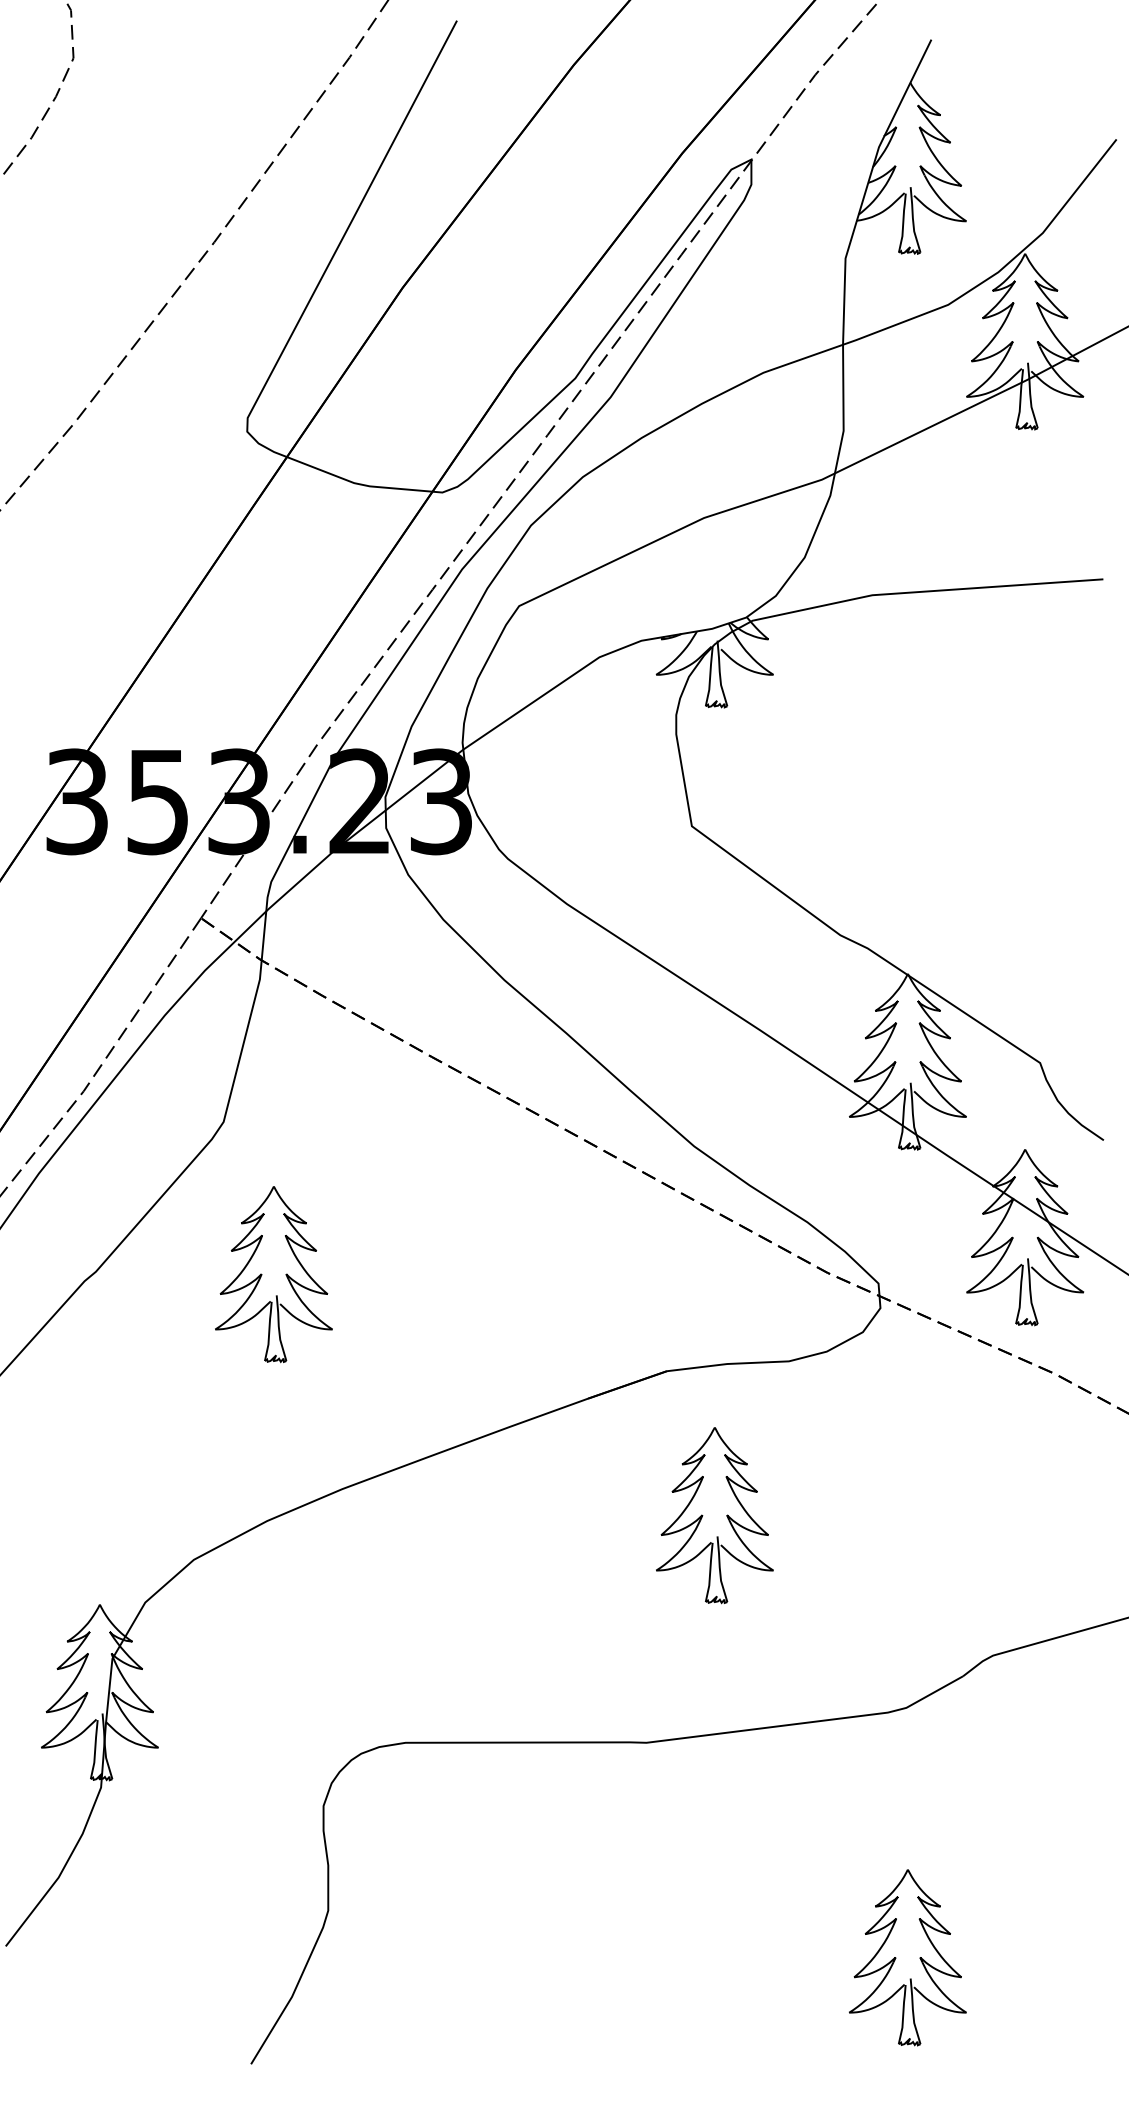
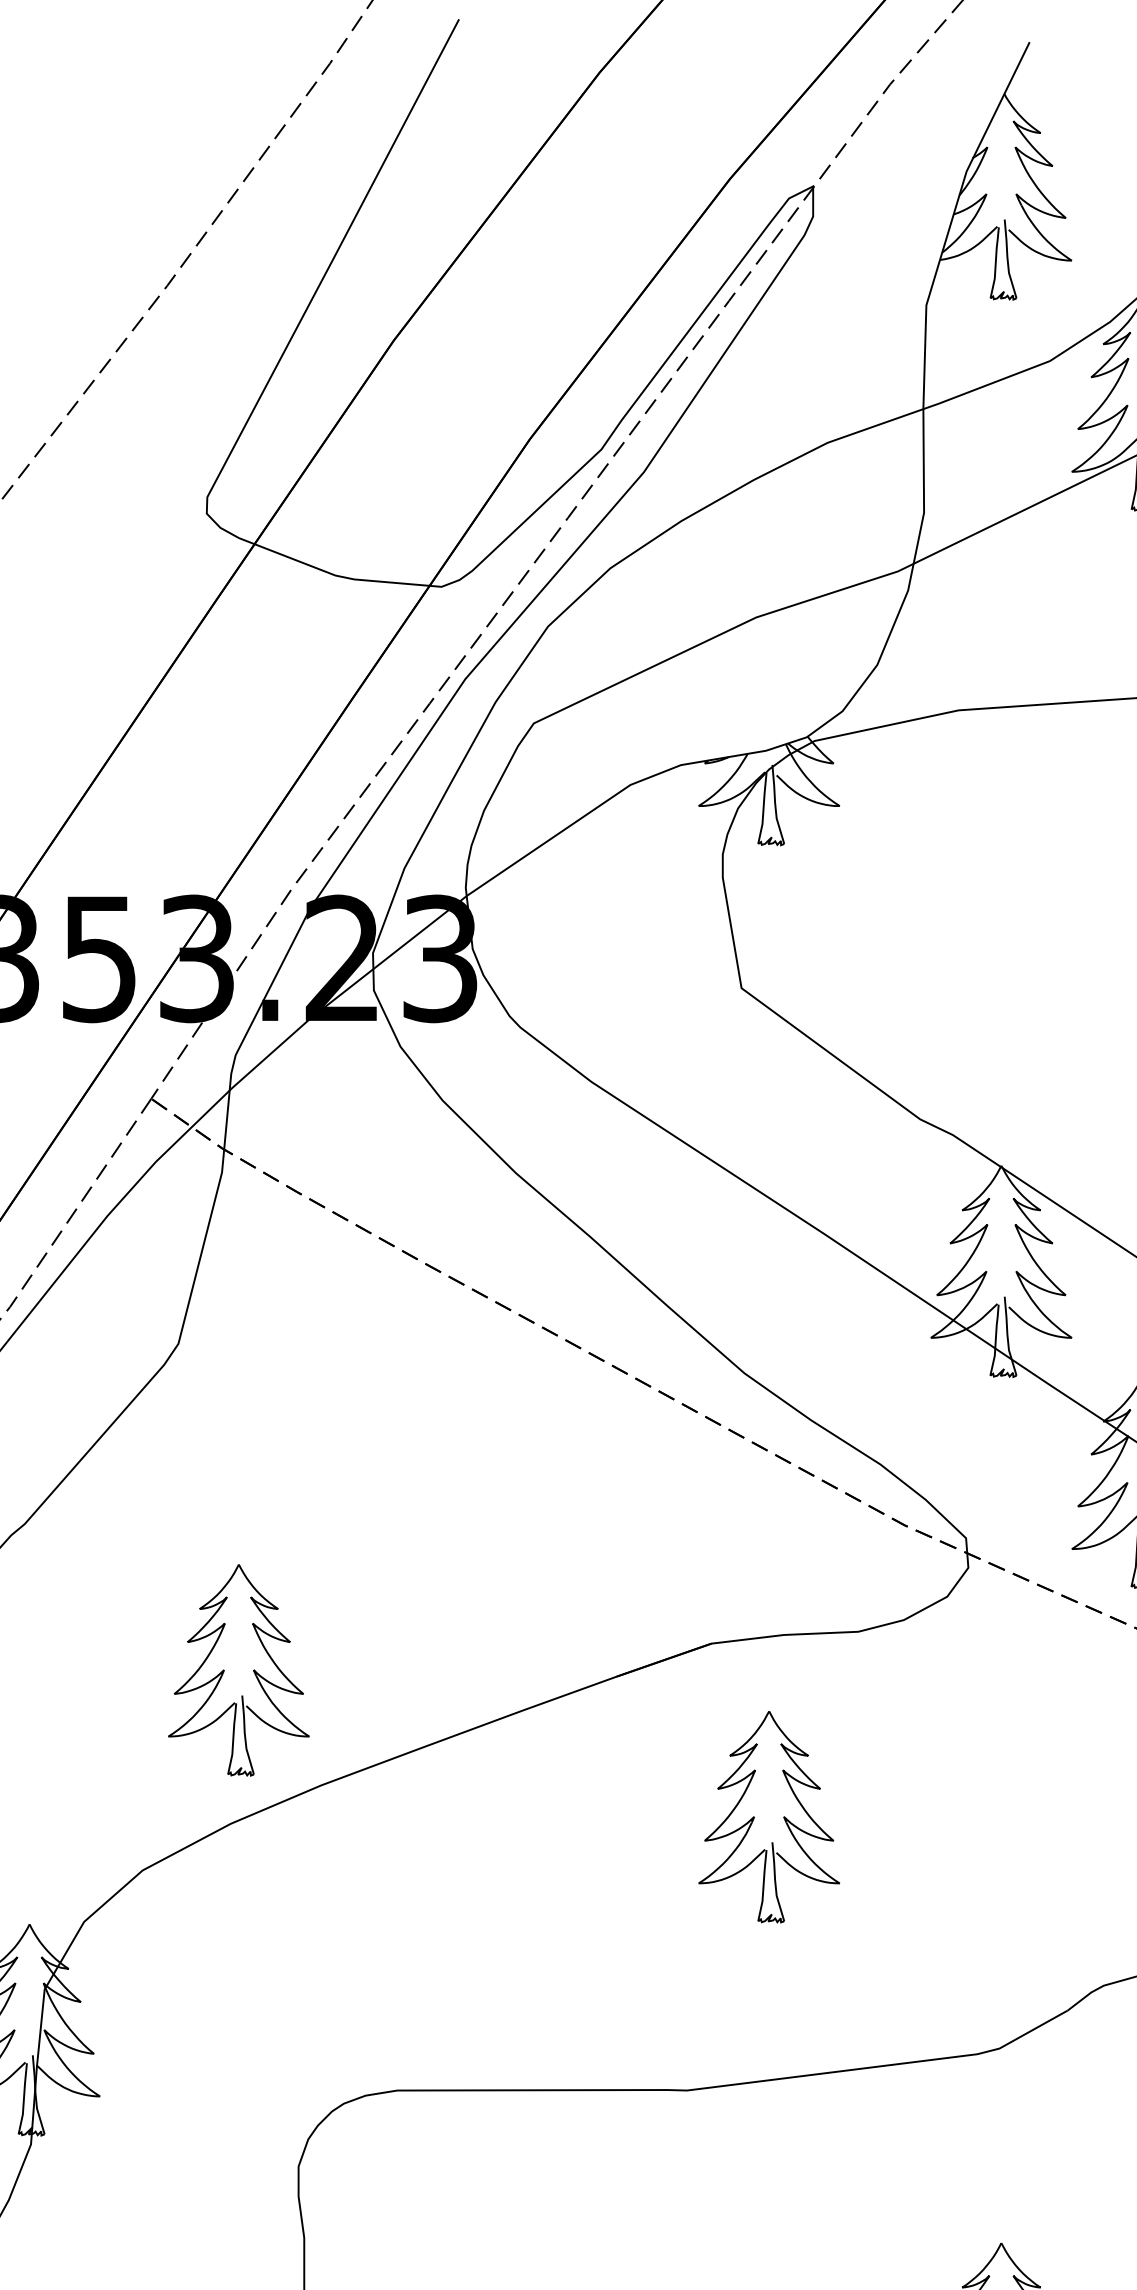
part: (273, 1274) -> (238, 1670), moved

